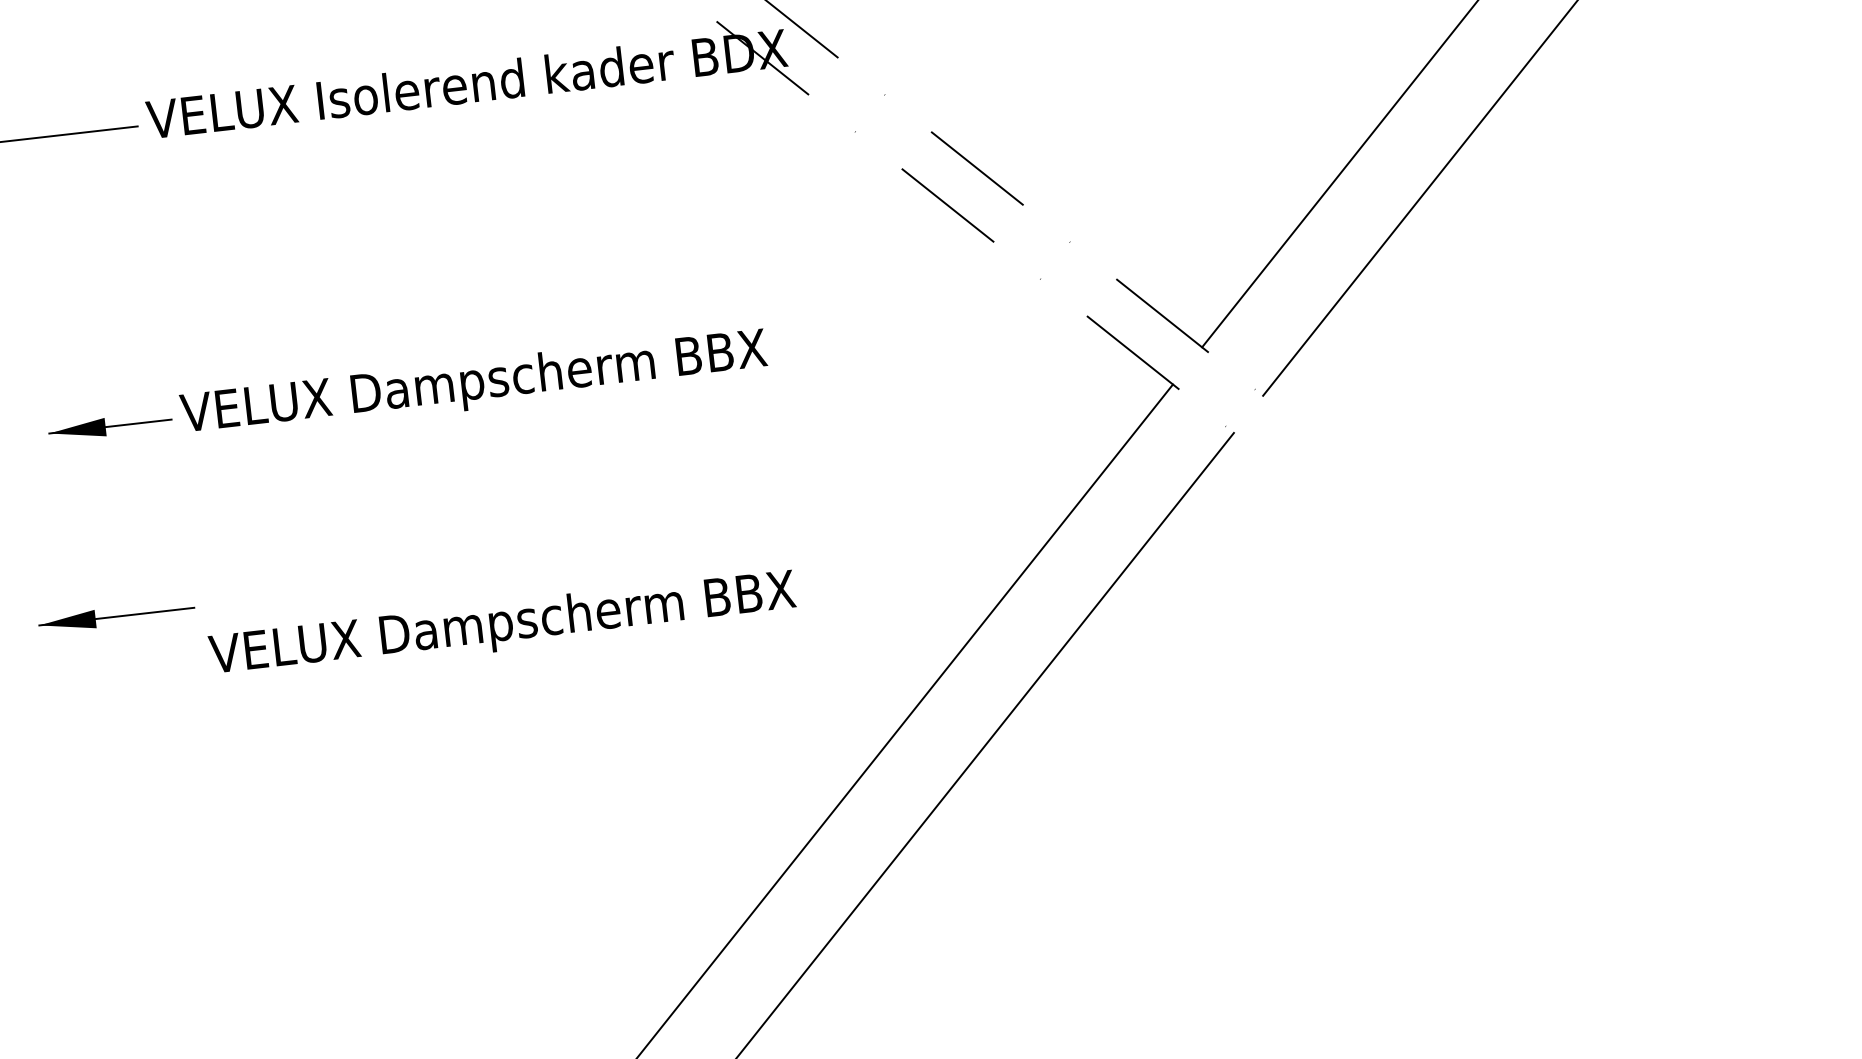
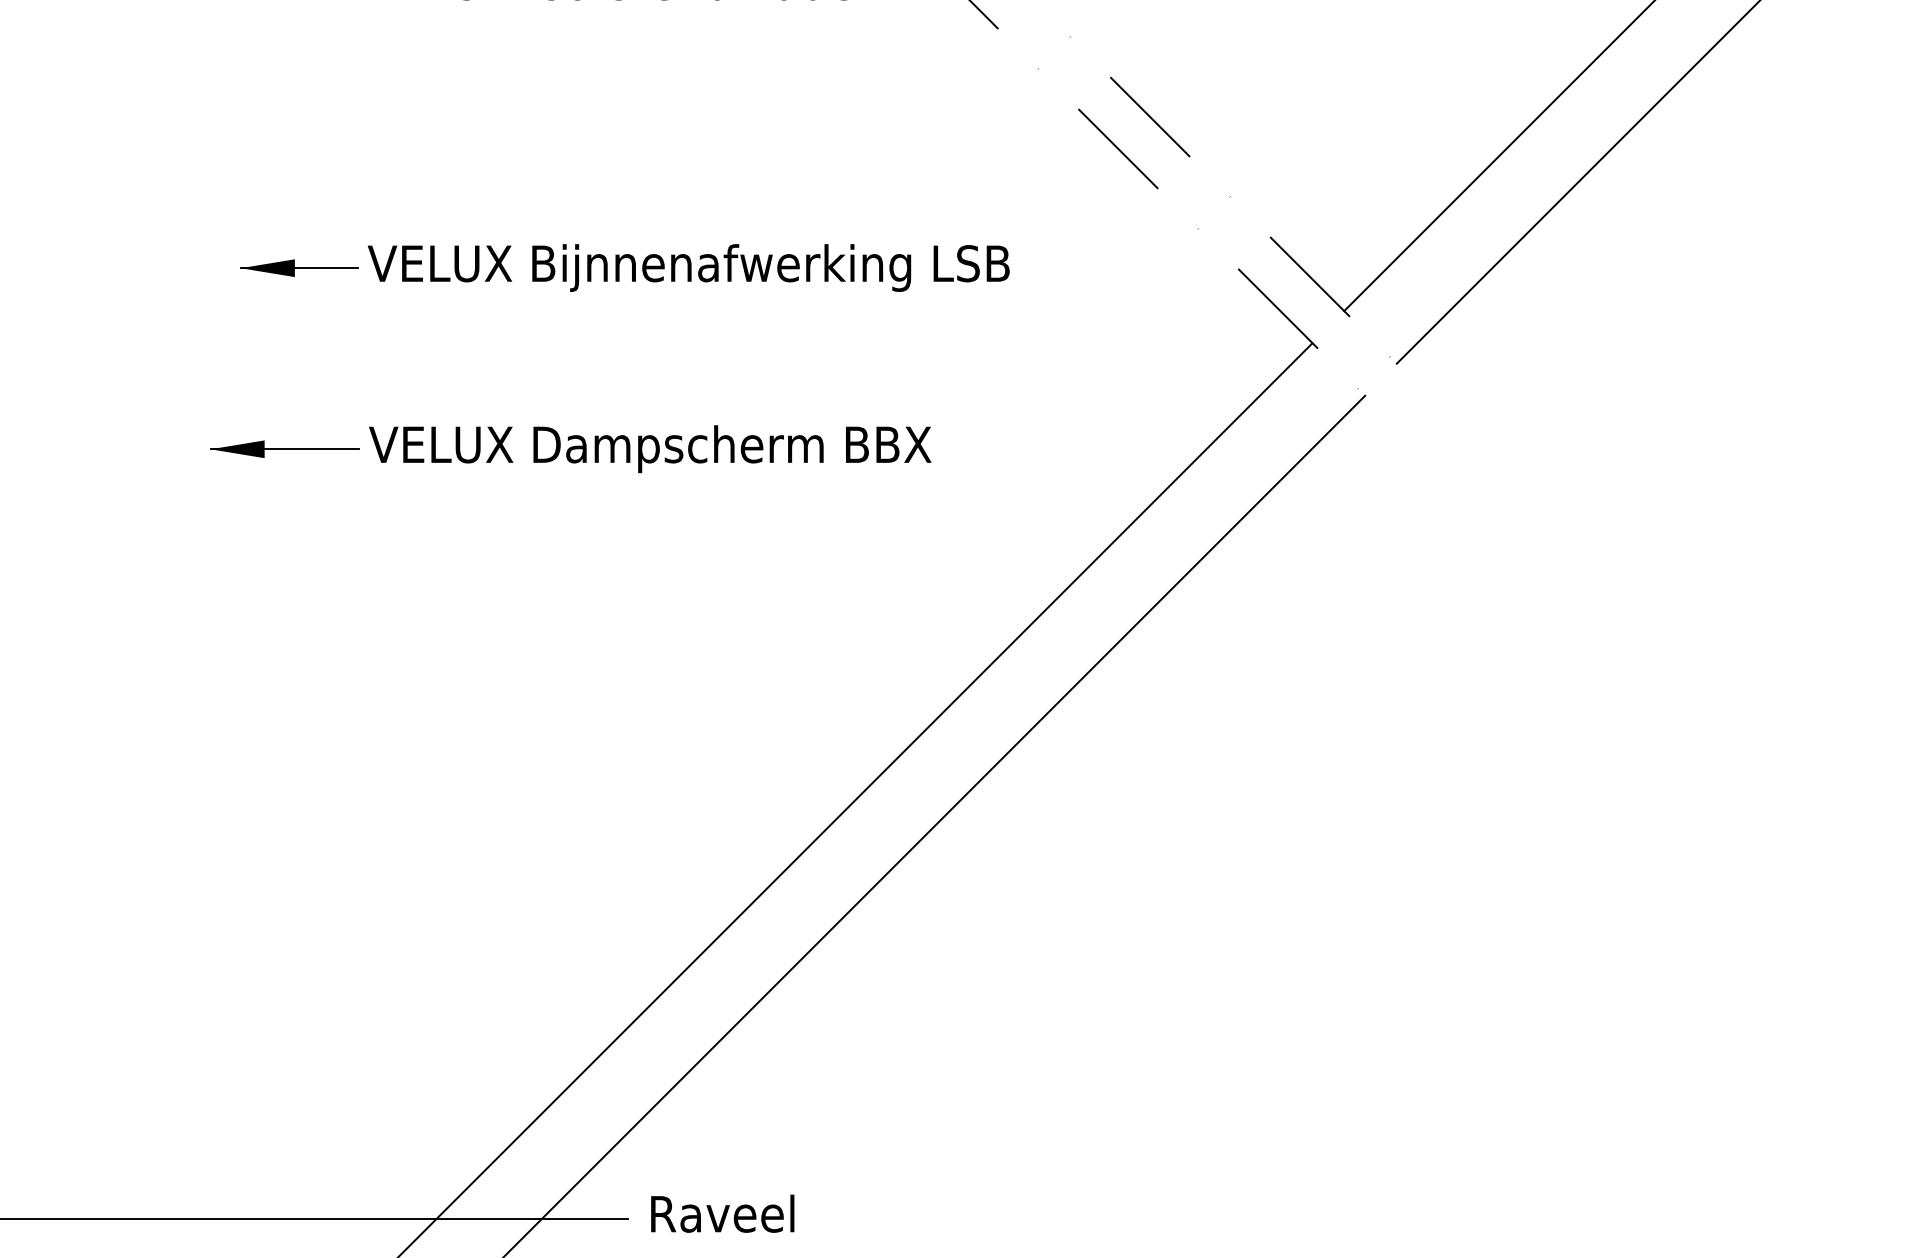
text: (602, 369) -> (772, 267), VELUX Dampscherm BBX -> VELUX Bijnnenafwerking LSB
text: (503, 626) -> (650, 449), moved

